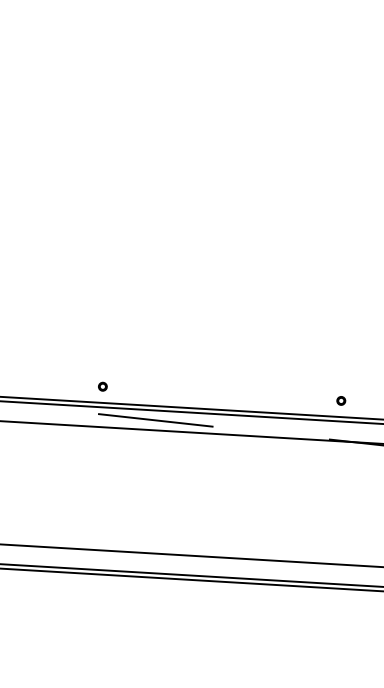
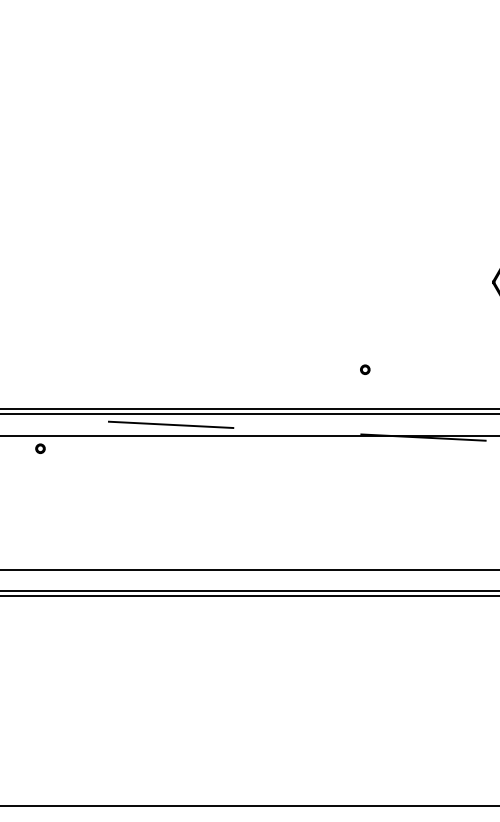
part: (102, 386) -> (40, 448), moved
part: (341, 400) -> (365, 369), moved

